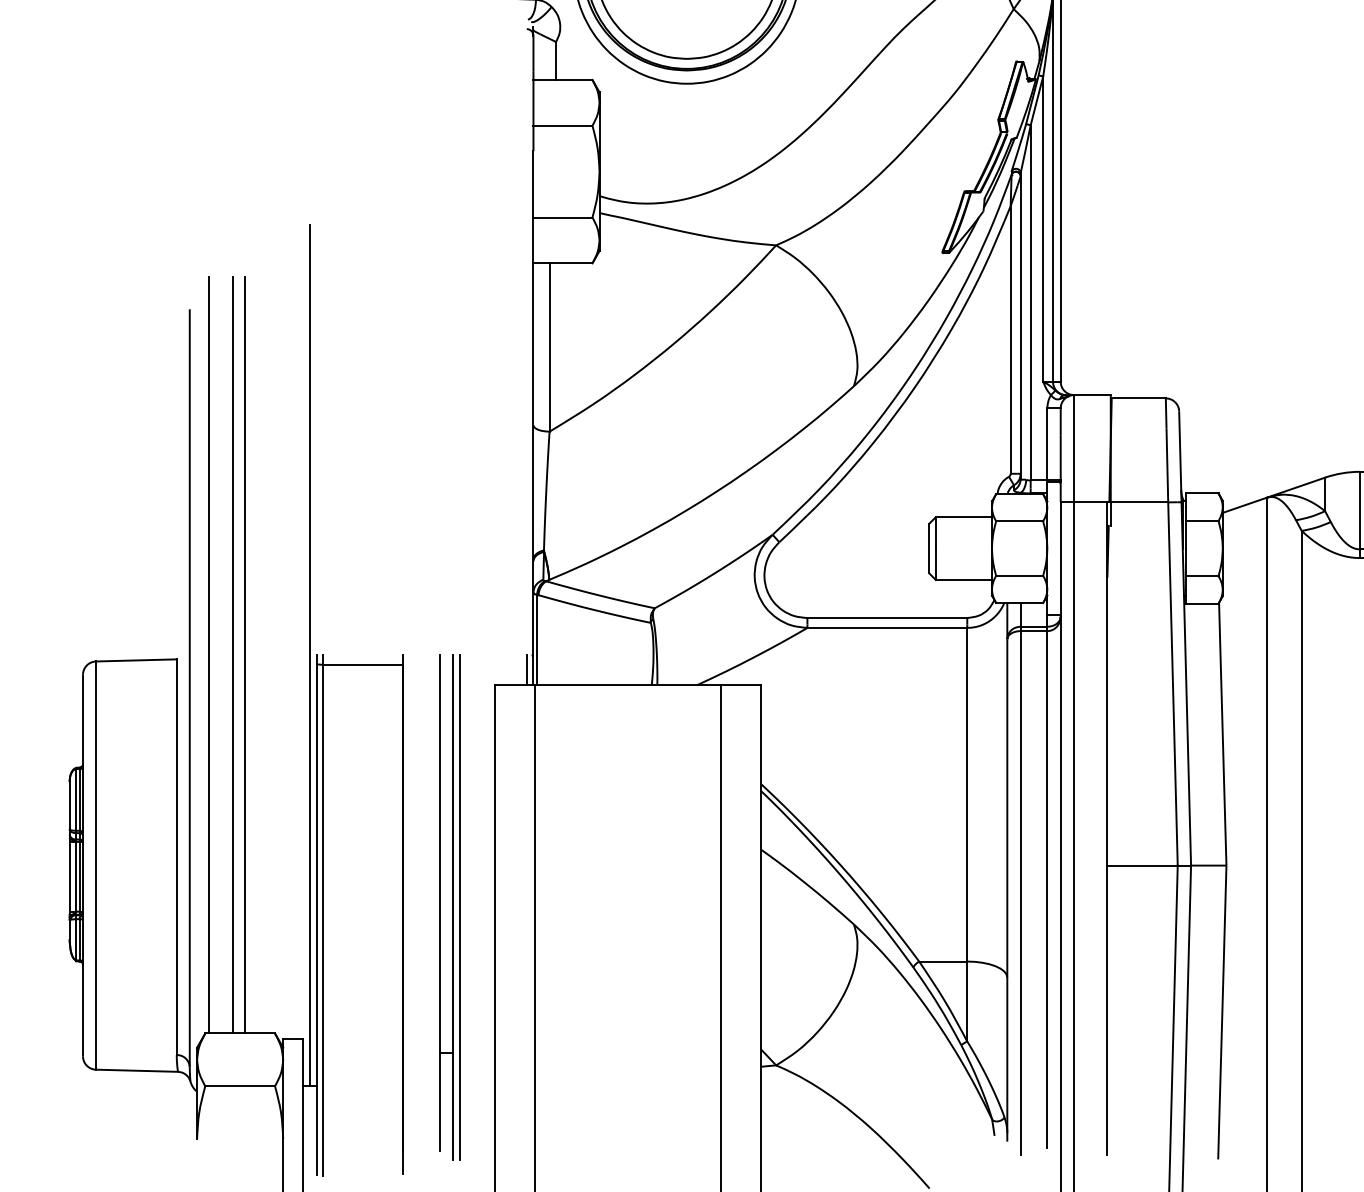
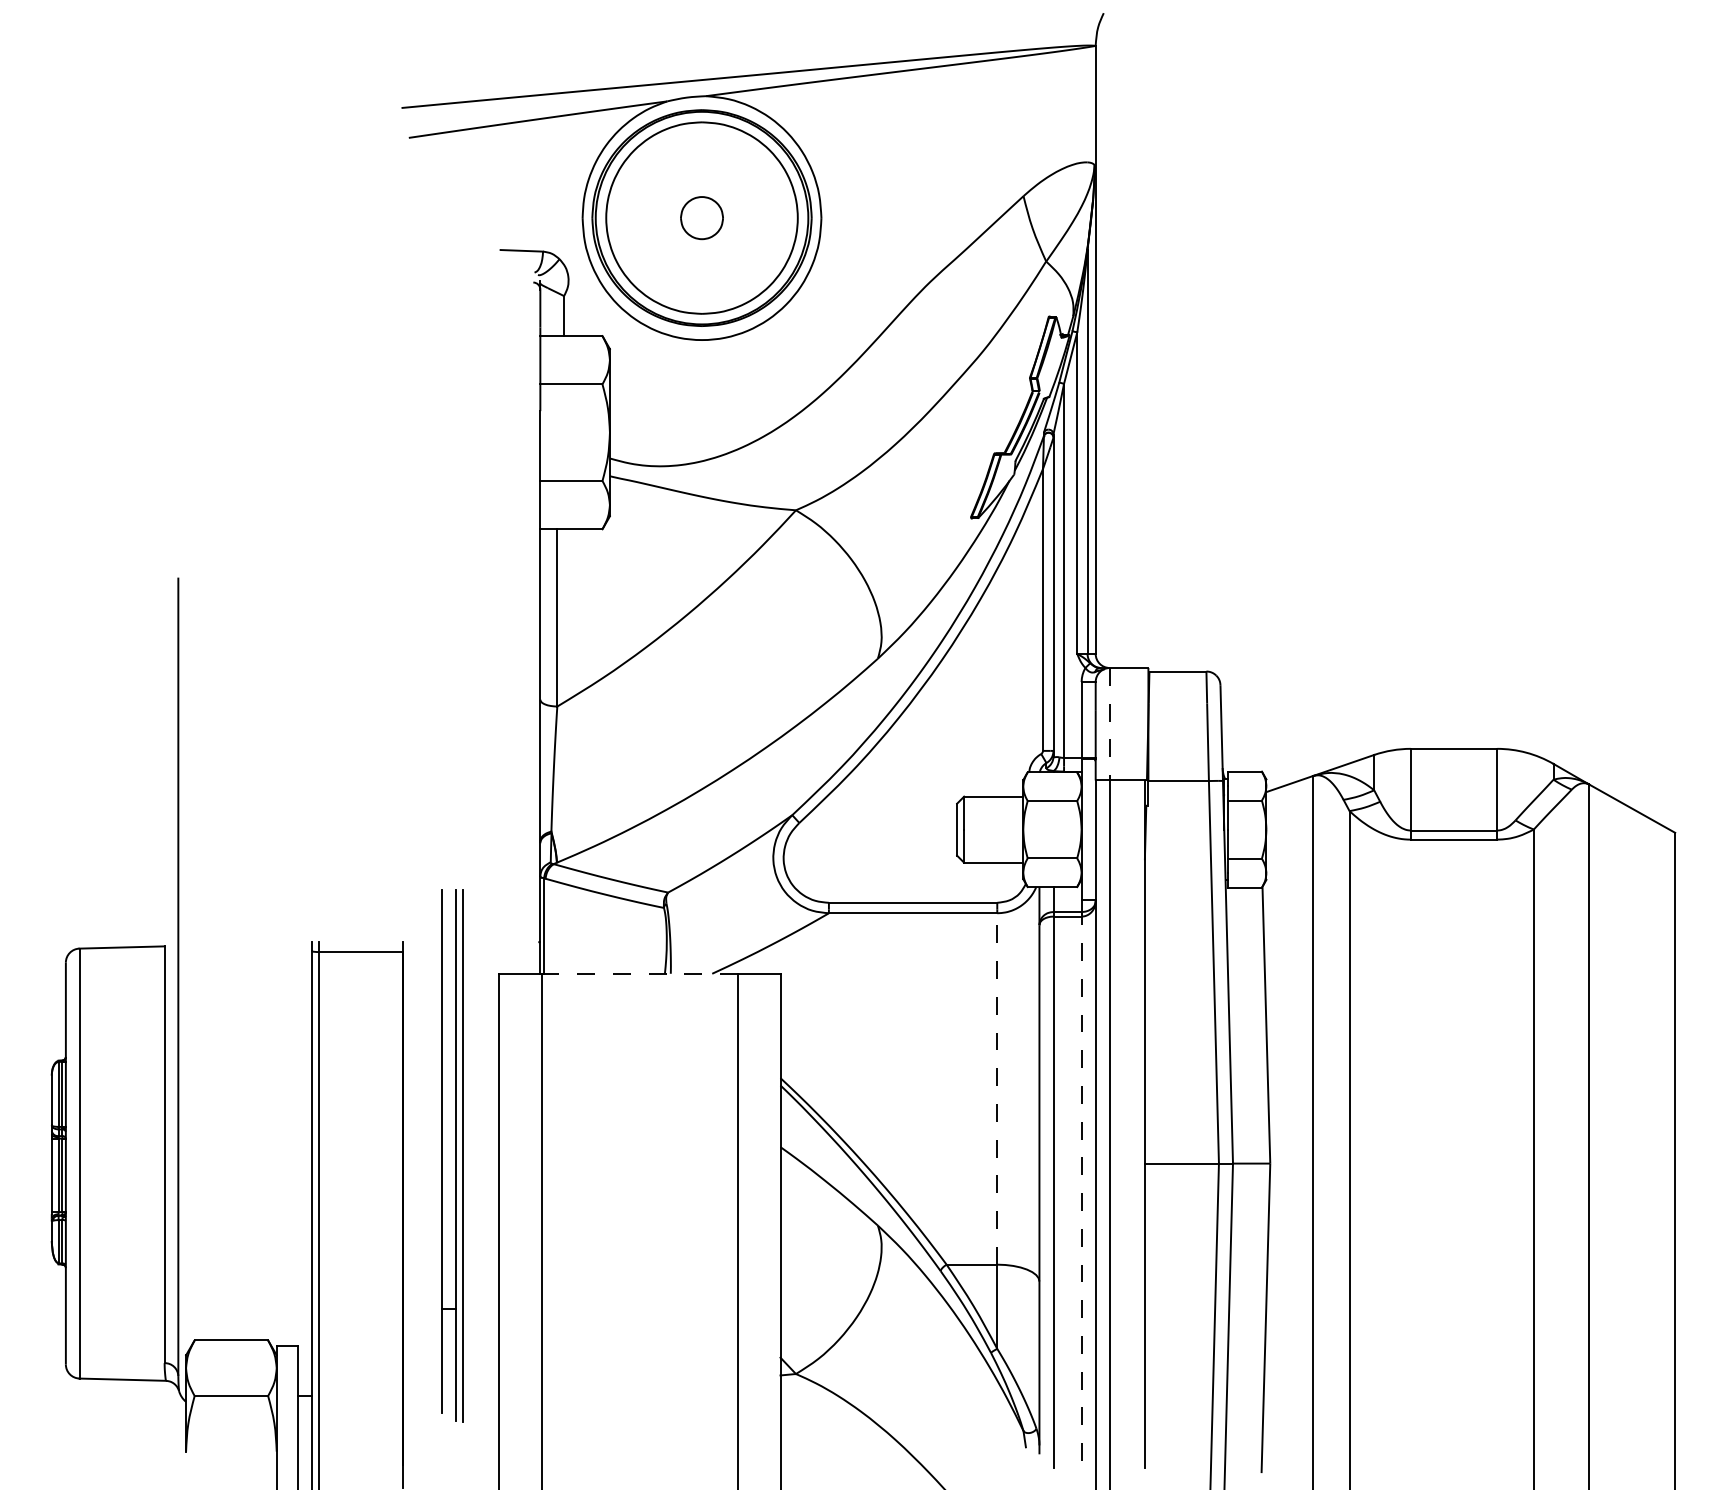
line: (1073, 448) -> (1109, 724), solid -> dashed
line: (208, 654) -> (198, 941), removed
line: (232, 654) -> (223, 941), removed
line: (244, 654) -> (236, 941), removed
line: (309, 654) -> (304, 941), removed
line: (526, 669) -> (533, 957), removed
line: (628, 685) -> (640, 973), solid -> dashed
line: (967, 794) -> (997, 1088), solid -> dashed
line: (1047, 889) -> (1081, 1188), solid -> dashed
part: (450, 907) -> (452, 1155), moved

